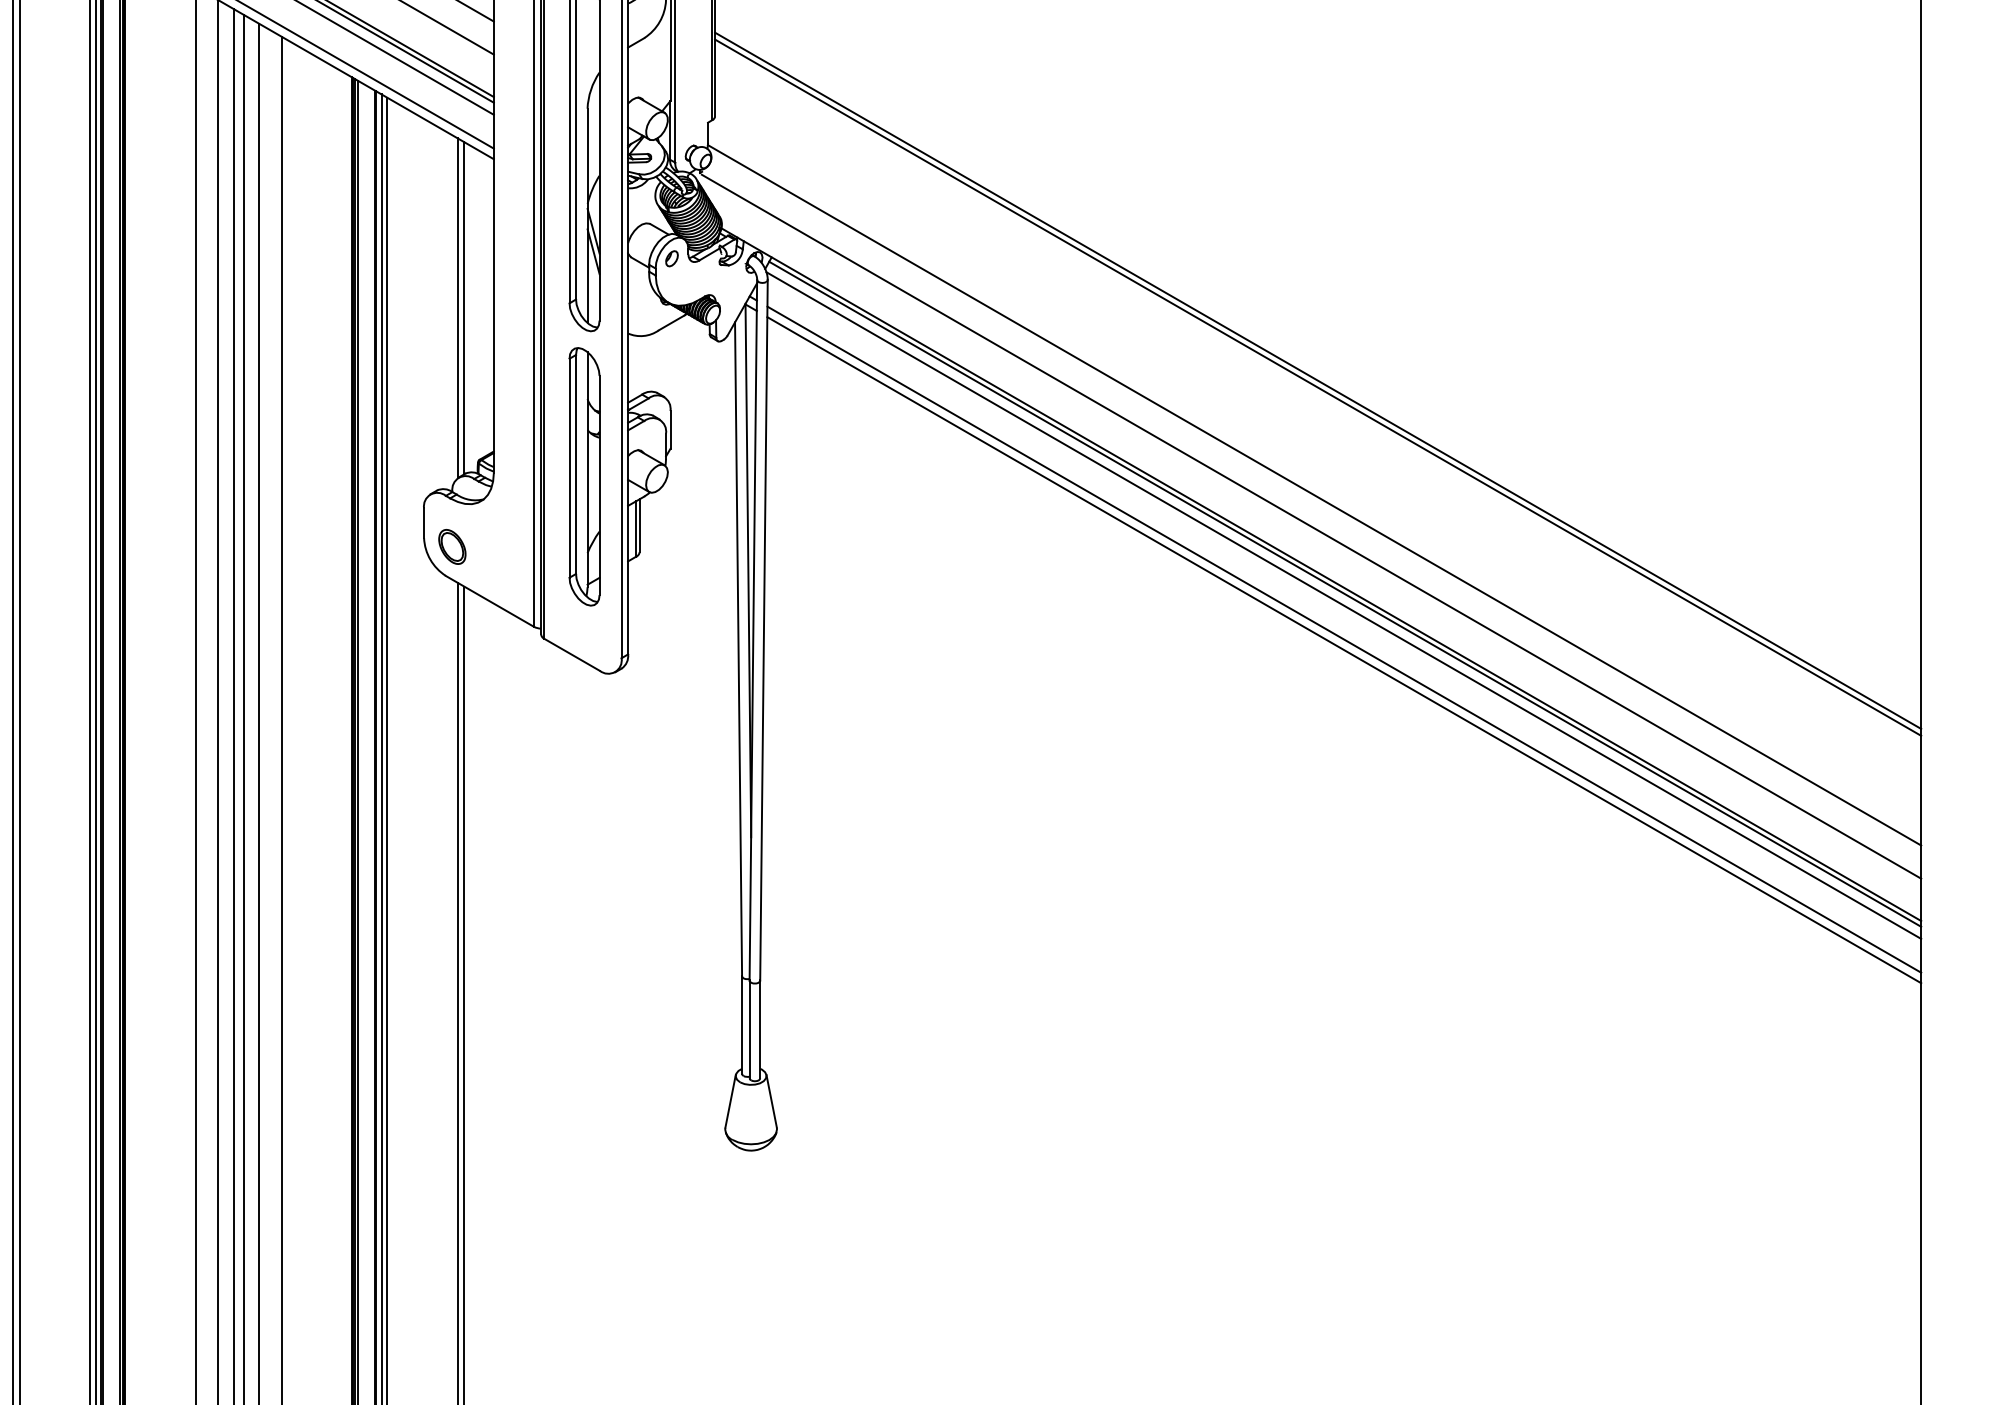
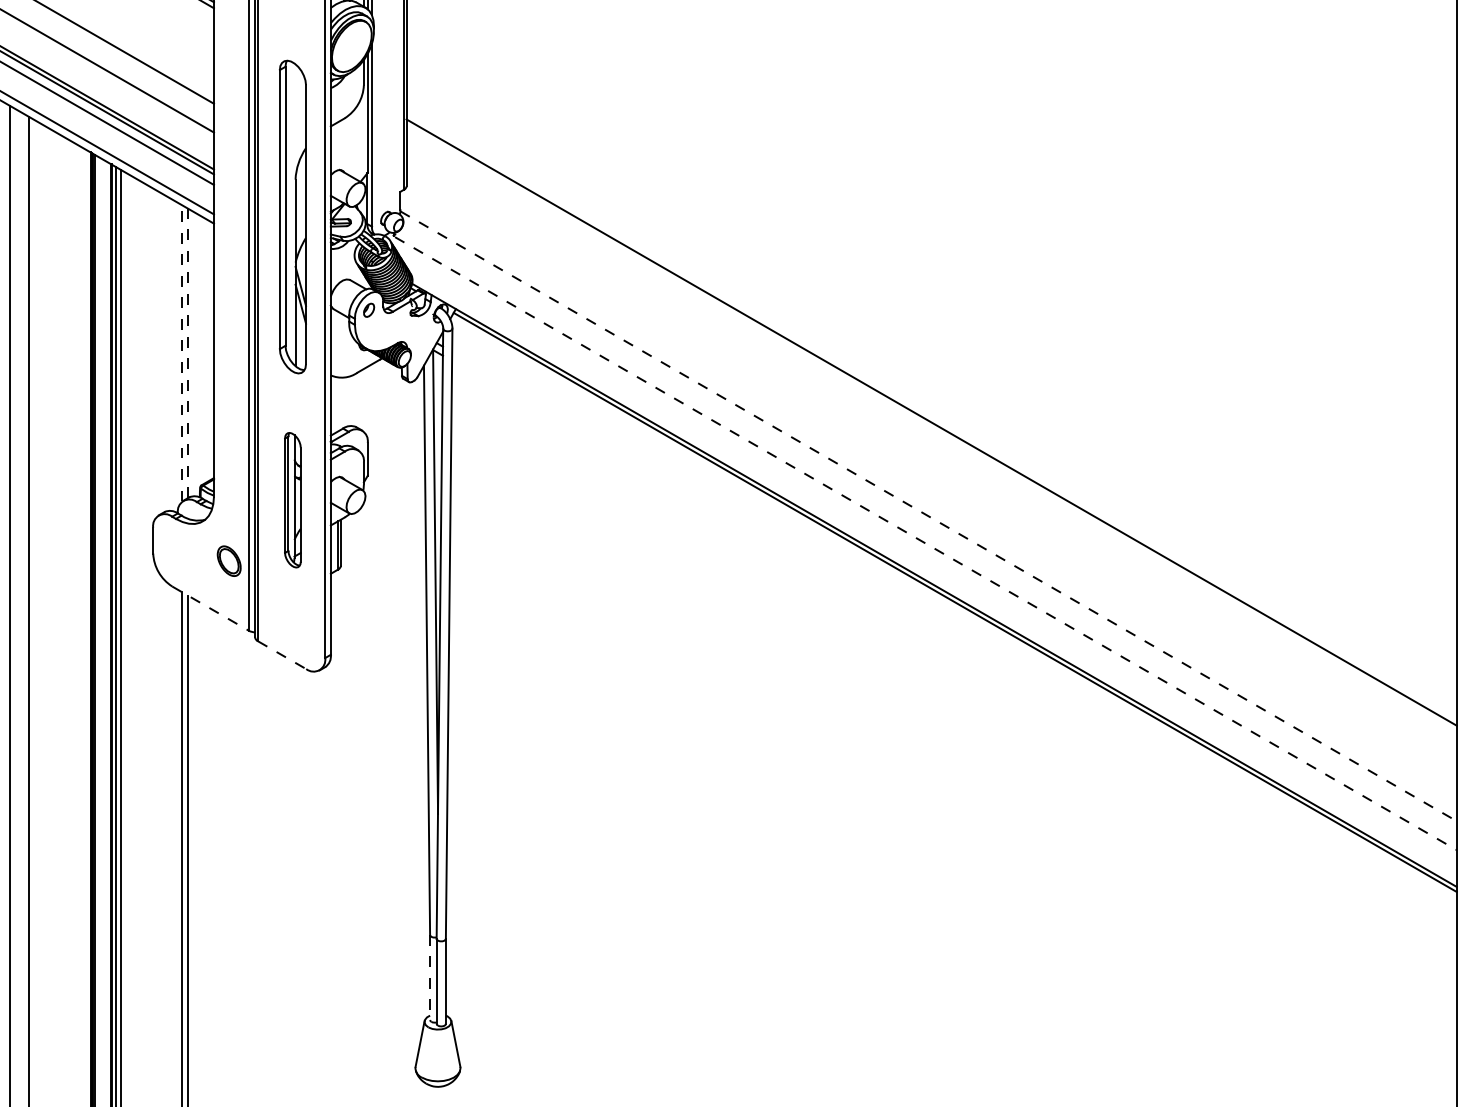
line: (457, 307) -> (182, 352), solid -> dashed
line: (464, 307) -> (188, 352), solid -> dashed
line: (1318, 380) -> (931, 416), removed
part: (584, 476) -> (292, 499), size x0.6
line: (1315, 495) -> (929, 516), solid -> dashed
line: (1311, 526) -> (925, 543), solid -> dashed
part: (452, 546) -> (229, 560), moved
line: (489, 601) -> (210, 608), solid -> dashed
line: (1343, 605) -> (953, 612), removed
line: (1344, 639) -> (954, 641), removed
line: (1344, 650) -> (954, 651), removed
line: (572, 654) -> (282, 654), solid -> dashed
line: (742, 1025) -> (430, 977), solid -> dashed

